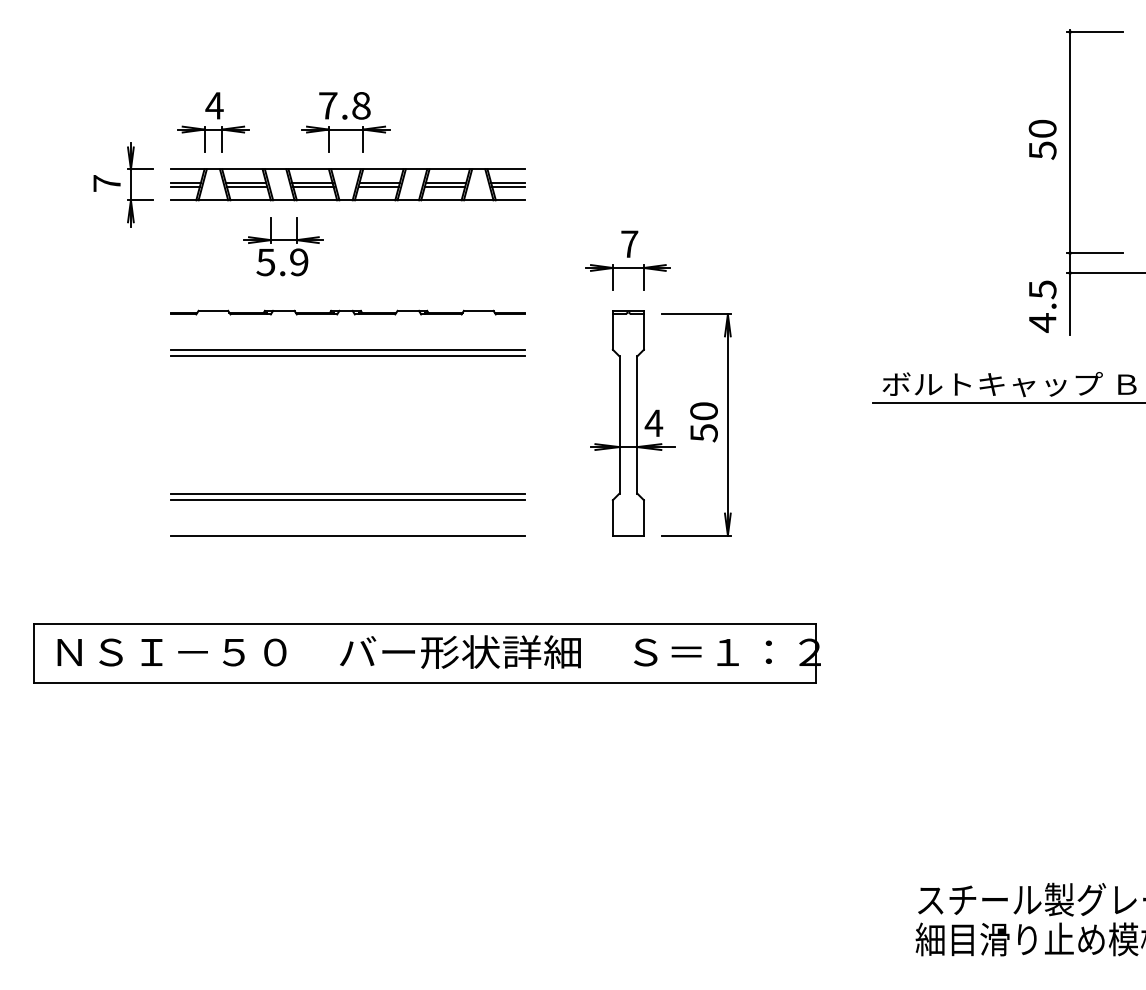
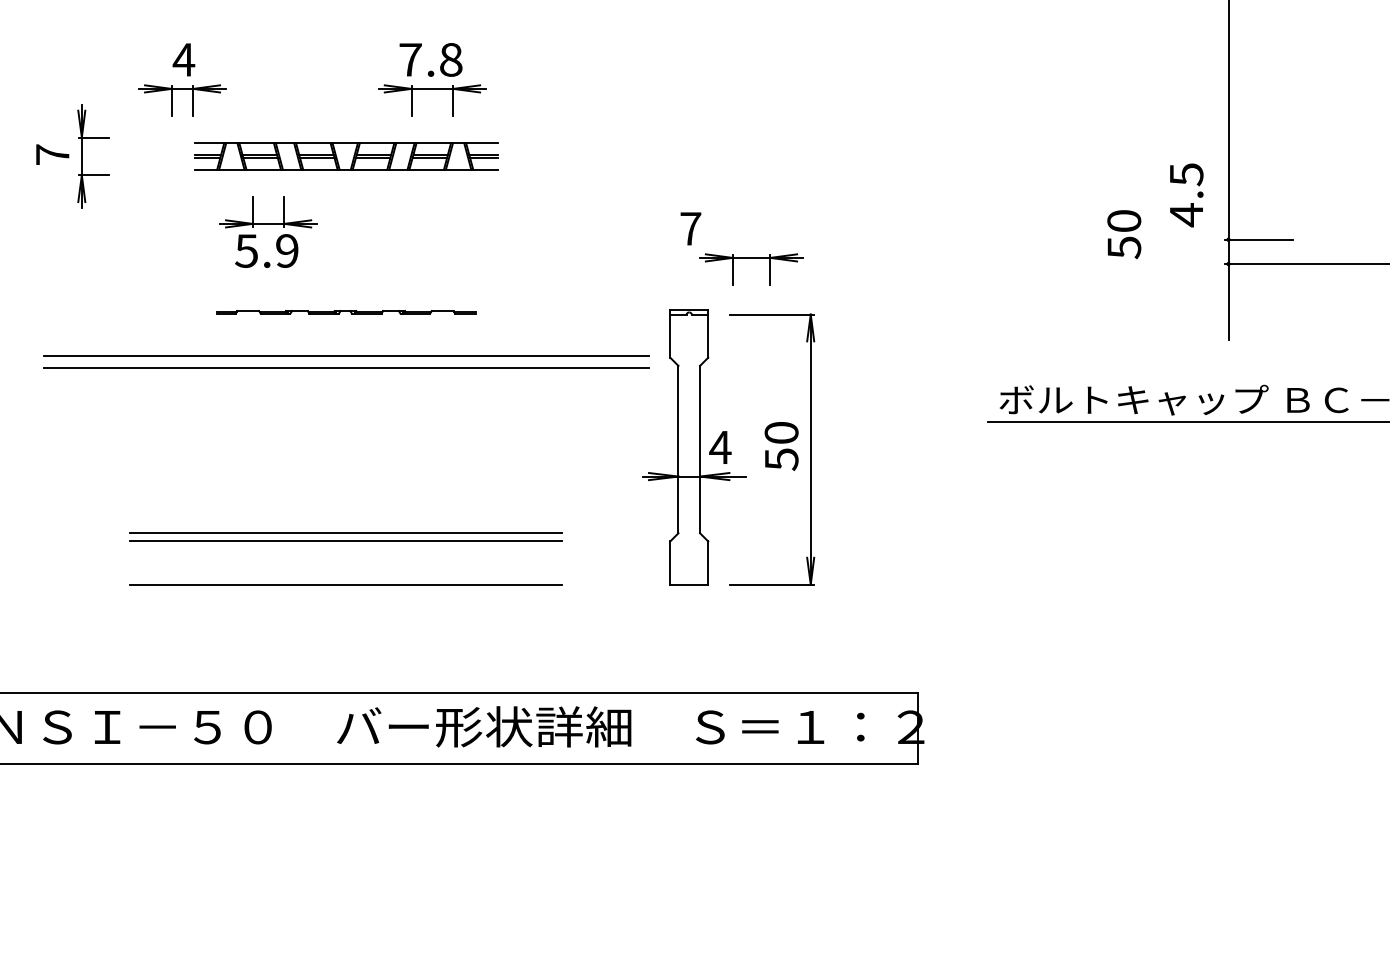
part: (345, 122) -> (431, 80), moved
text: (1042, 139) -> (1124, 234), moved
part: (347, 184) -> (346, 155), size x0.7
part: (627, 268) -> (750, 258), moved
text: (1042, 306) -> (1186, 195), moved
part: (347, 312) -> (346, 312), size x0.6
part: (347, 352) -> (346, 361), size x1.4

